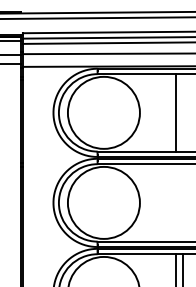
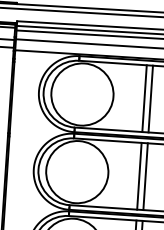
line: (183, 112) -> (151, 98), added
line: (175, 202) -> (139, 175), added
line: (183, 202) -> (145, 176), added

